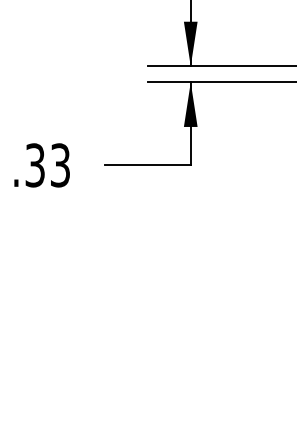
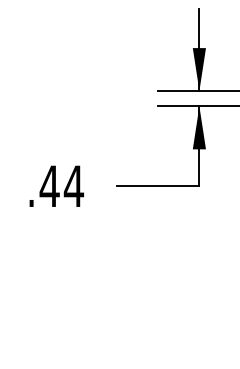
text: (47, 165) -> (61, 186), .33 -> .44

